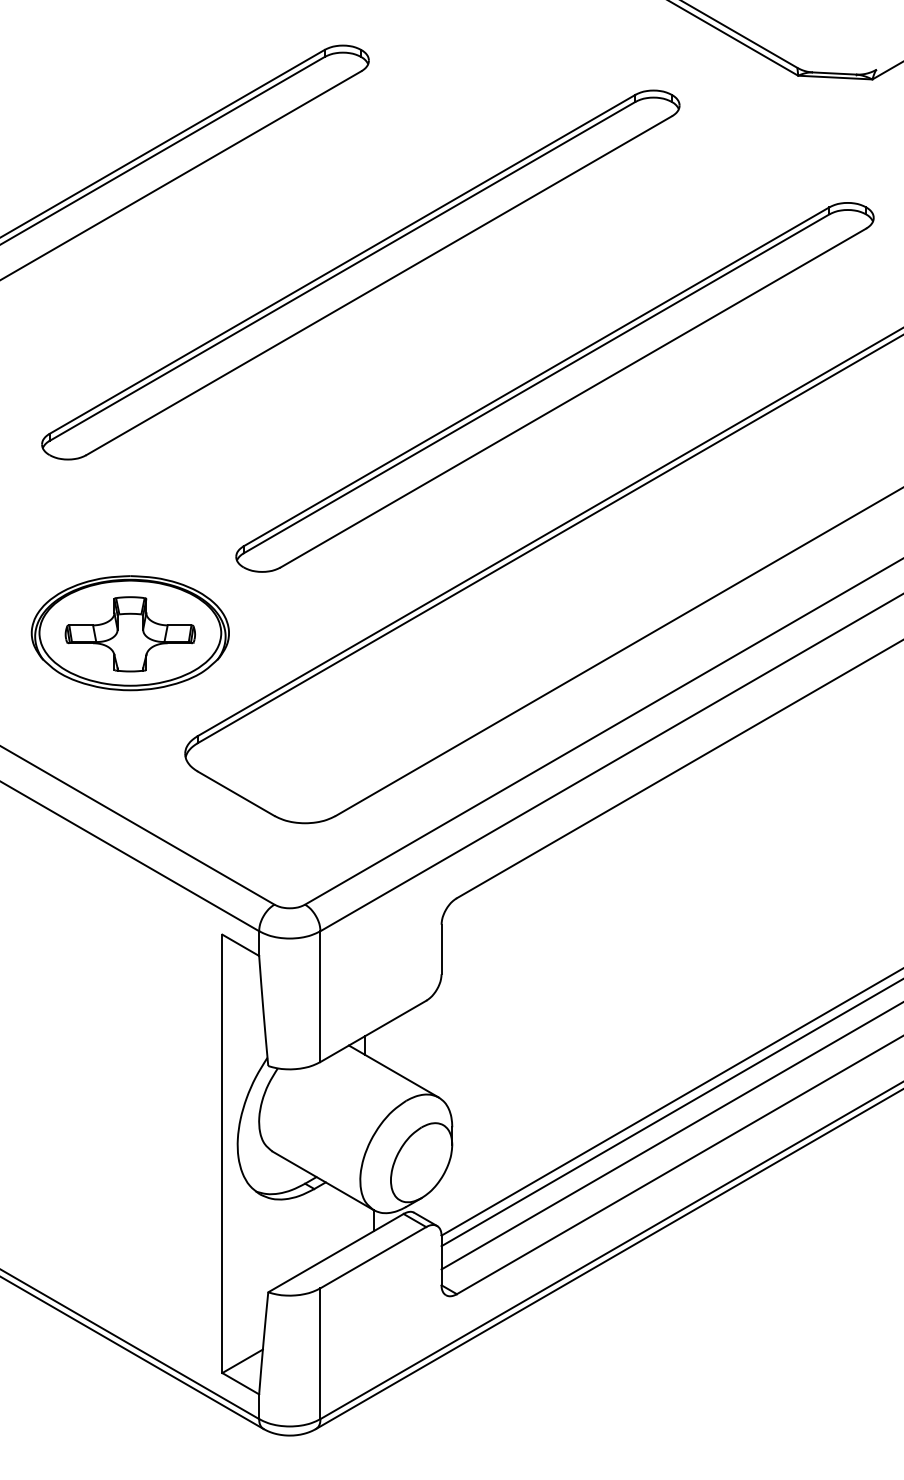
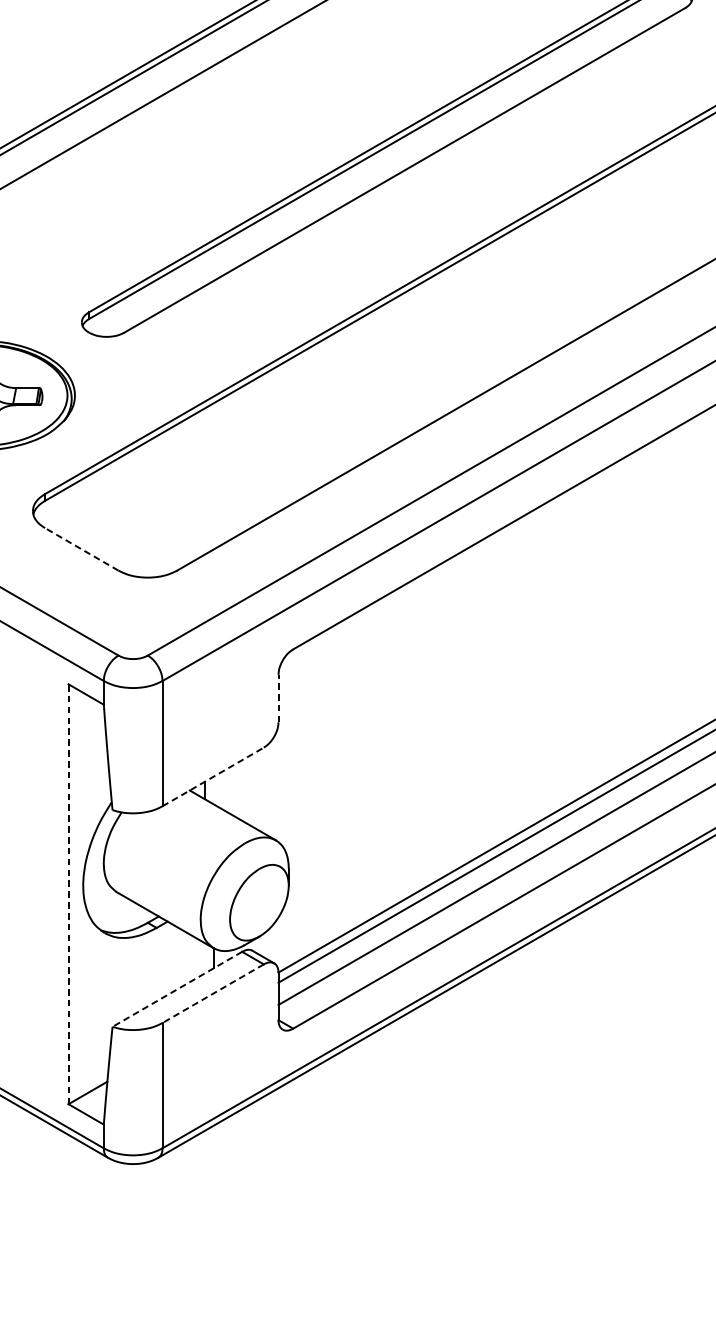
line: (235, 793) -> (81, 549), solid -> dashed
line: (441, 949) -> (278, 698), solid -> dashed
line: (373, 1031) -> (213, 777), solid -> dashed
line: (222, 1153) -> (68, 893), solid -> dashed
line: (335, 1253) -> (176, 989), solid -> dashed
line: (372, 1257) -> (212, 993), solid -> dashed

